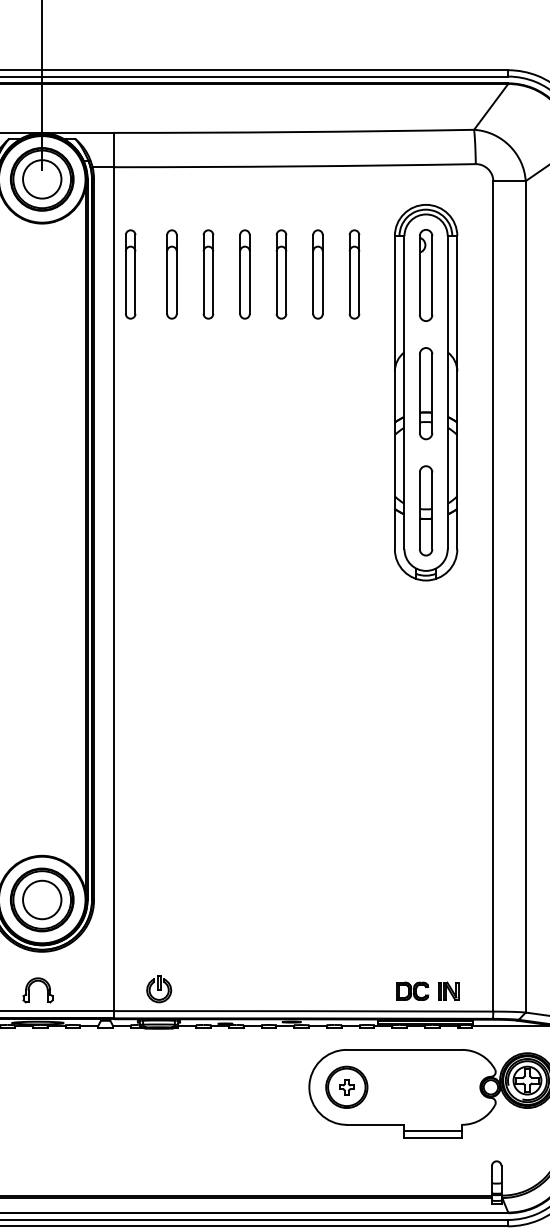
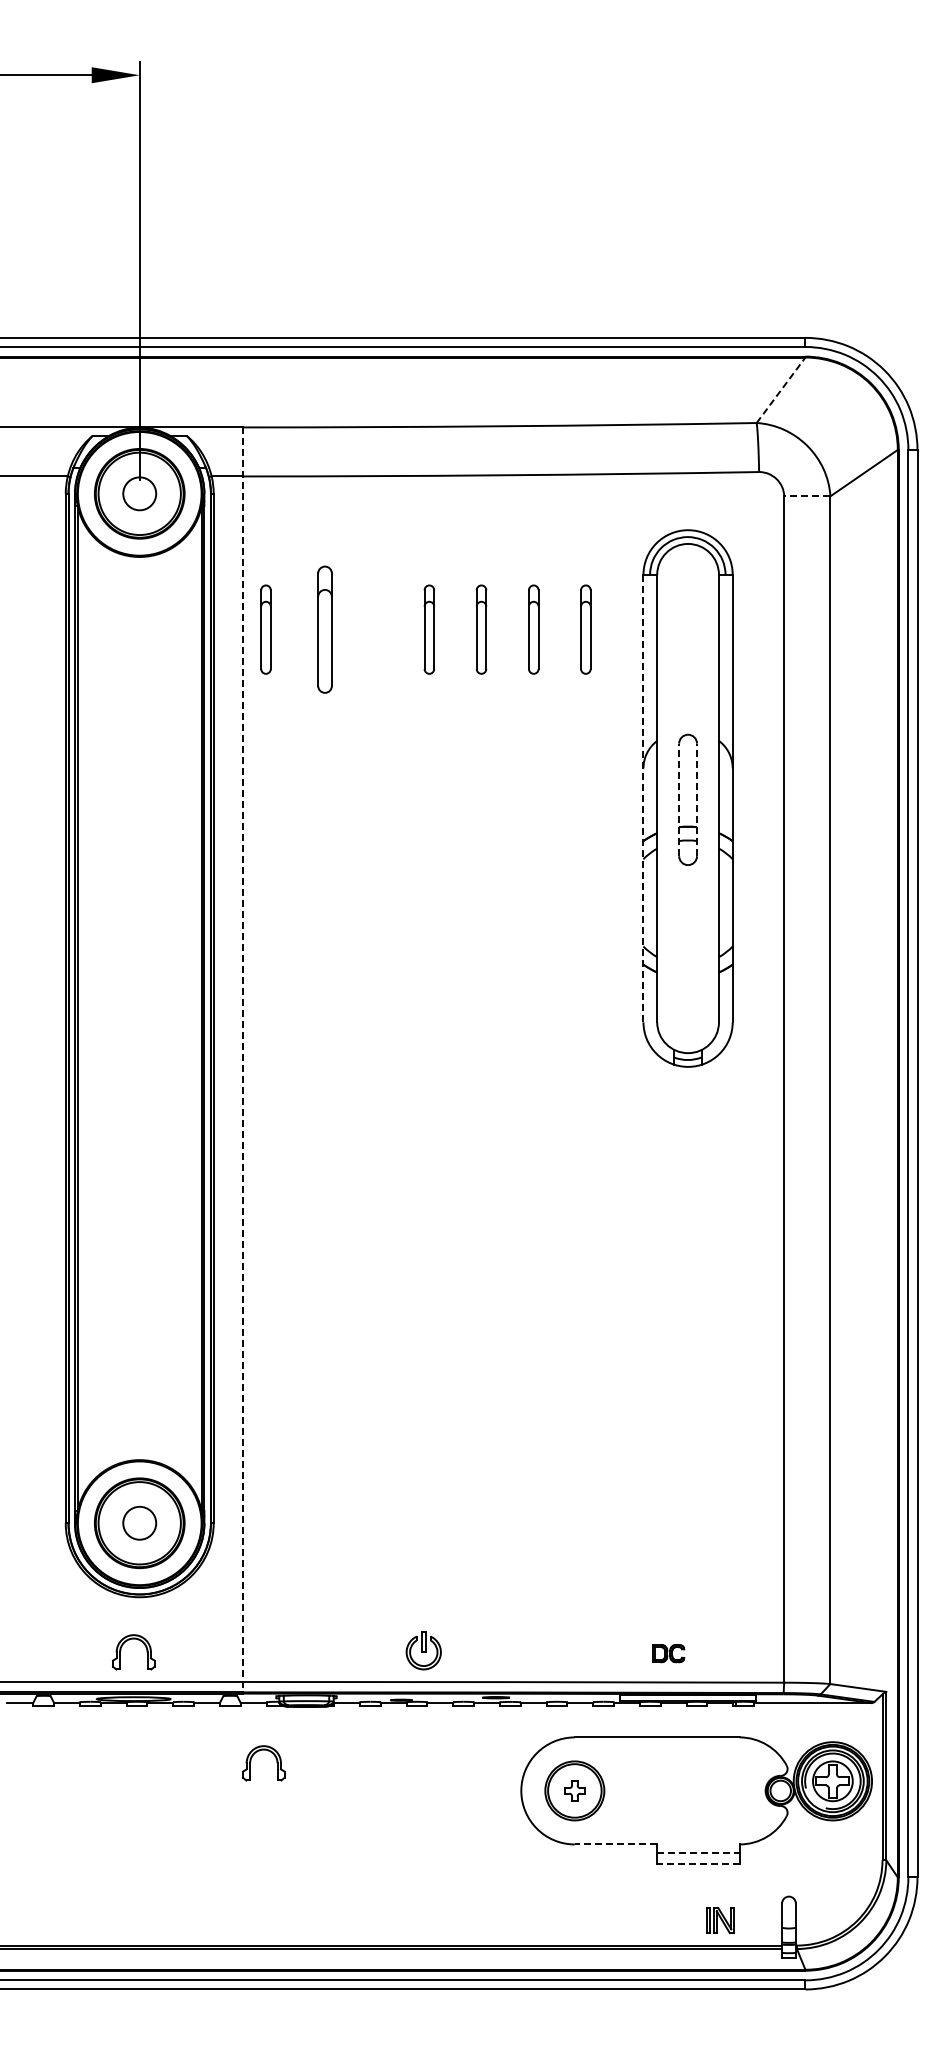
line: (491, 107) -> (781, 390), solid -> dashed
circle: (42, 179) -> (139, 493), size x0.6
line: (508, 181) -> (806, 496), solid -> dashed
part: (130, 274) -> (265, 629), size x0.7
part: (207, 274) -> (376, 629), removed
part: (245, 274) -> (429, 629), size x0.7
part: (281, 274) -> (481, 629), size x0.7
part: (317, 274) -> (533, 629), size x0.7
part: (354, 274) -> (585, 629), size x0.7
part: (425, 275) -> (687, 631), removed
line: (394, 392) -> (643, 798), solid -> dashed
line: (420, 393) -> (679, 799), solid -> dashed
line: (432, 393) -> (697, 799), solid -> dashed
part: (425, 510) -> (687, 967), removed
line: (114, 576) -> (242, 1061), solid -> dashed
circle: (42, 899) -> (139, 1522), size x0.6
part: (158, 989) -> (423, 1650), moved
part: (412, 991) -> (668, 1653), size x0.7
part: (448, 991) -> (720, 1920), moved
part: (120, 1066) -> (251, 1761), added
line: (375, 1124) -> (615, 1844), solid -> dashed
line: (433, 1130) -> (698, 1852), solid -> dashed
line: (432, 1138) -> (697, 1863), solid -> dashed

